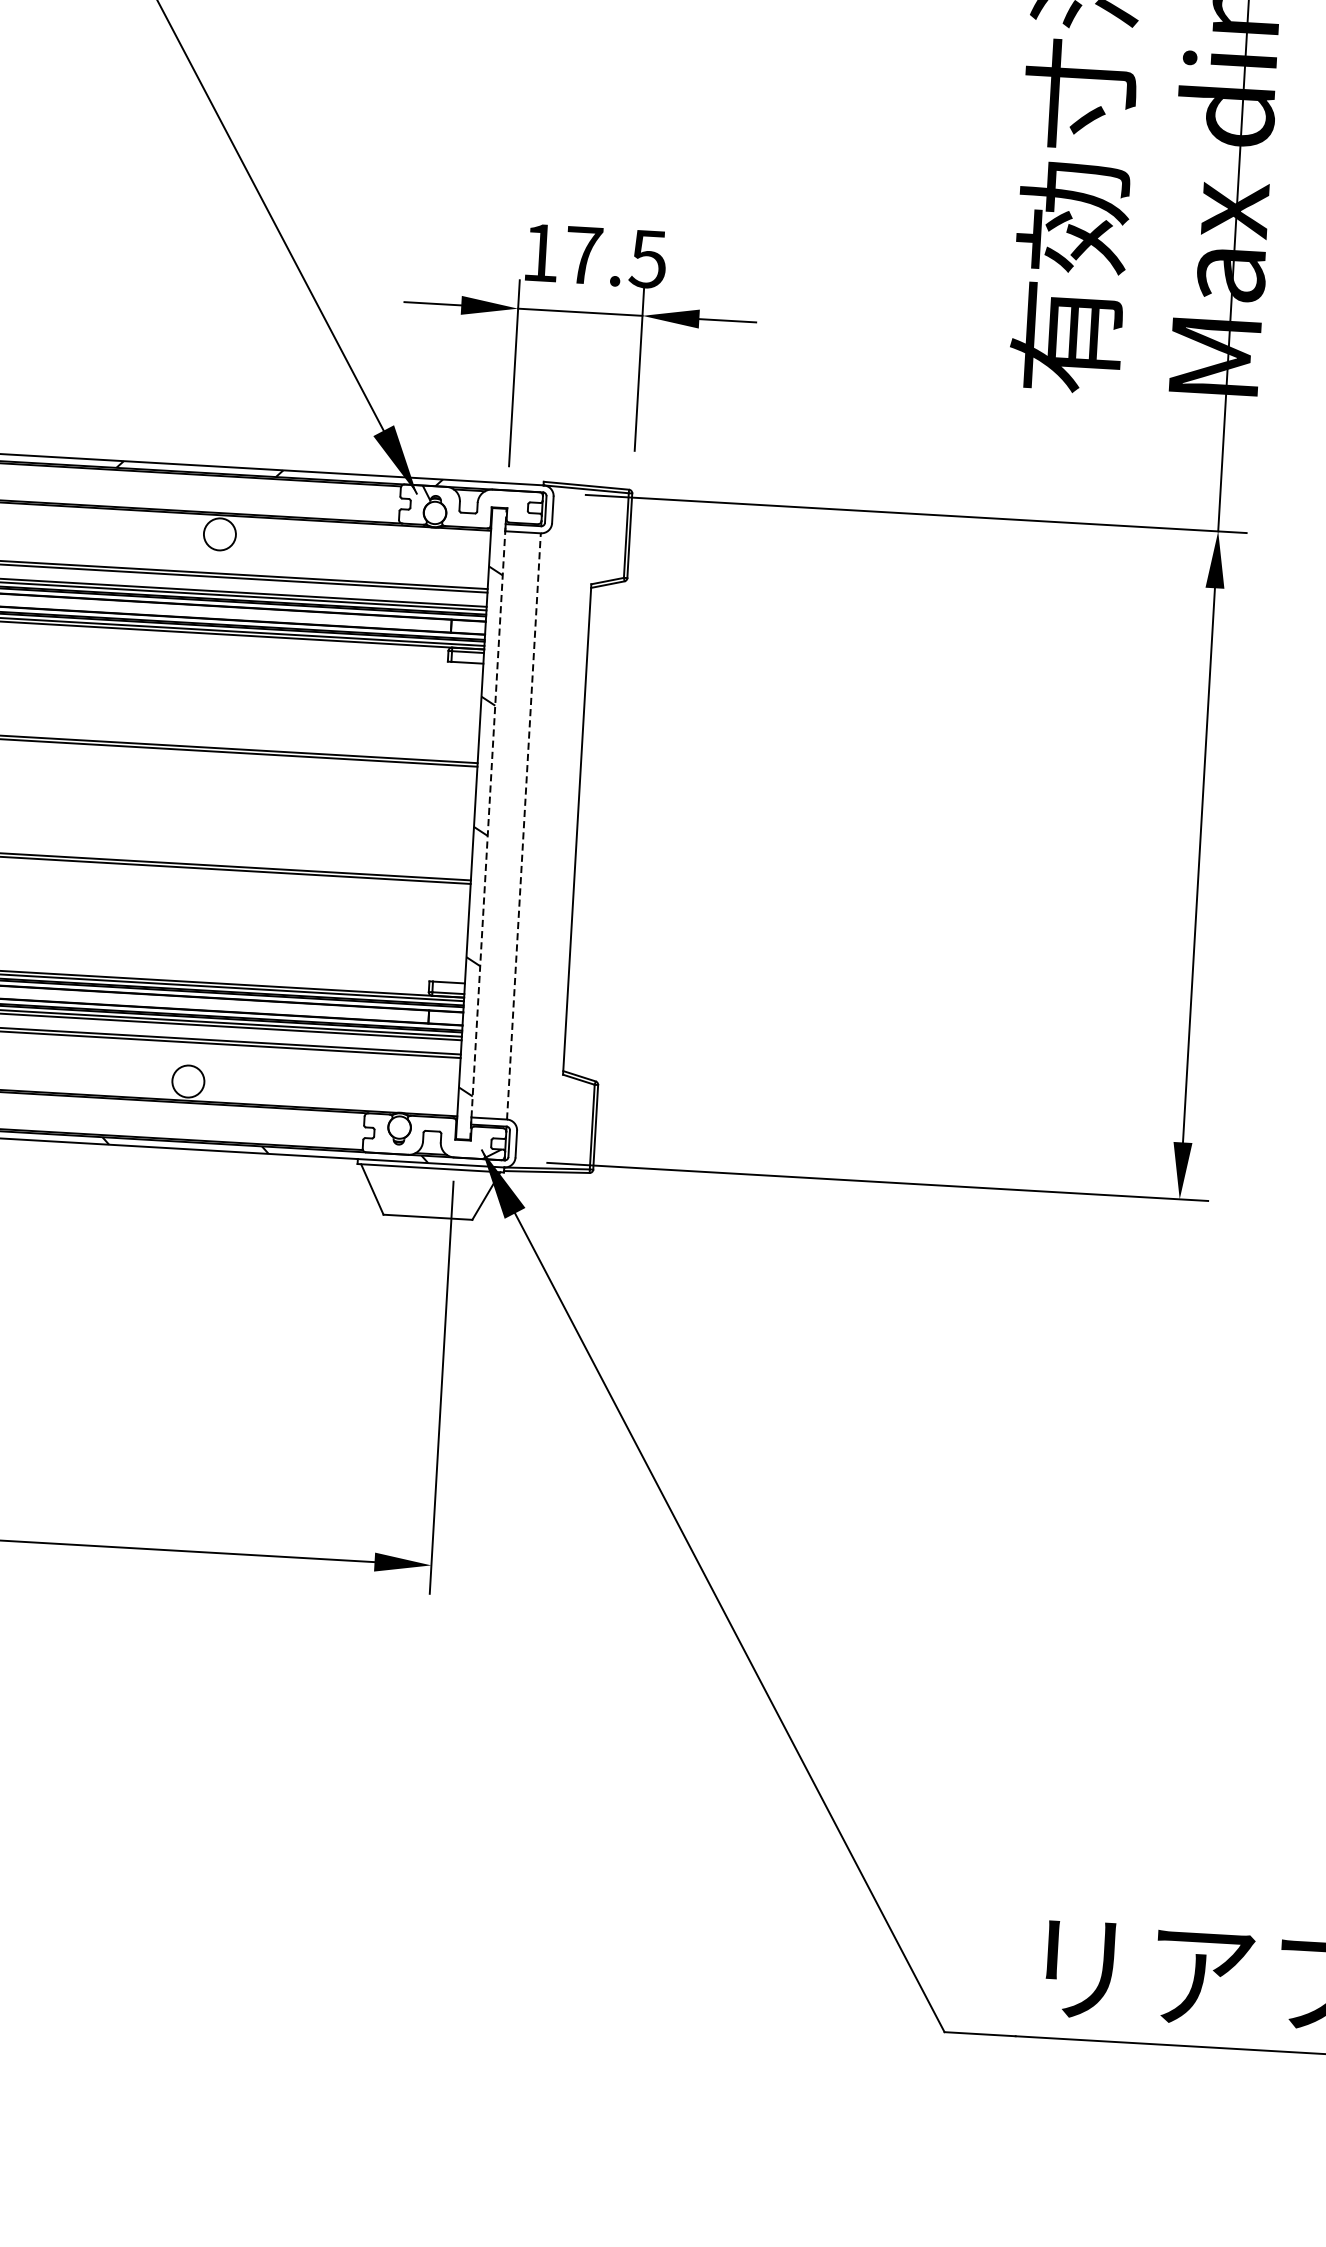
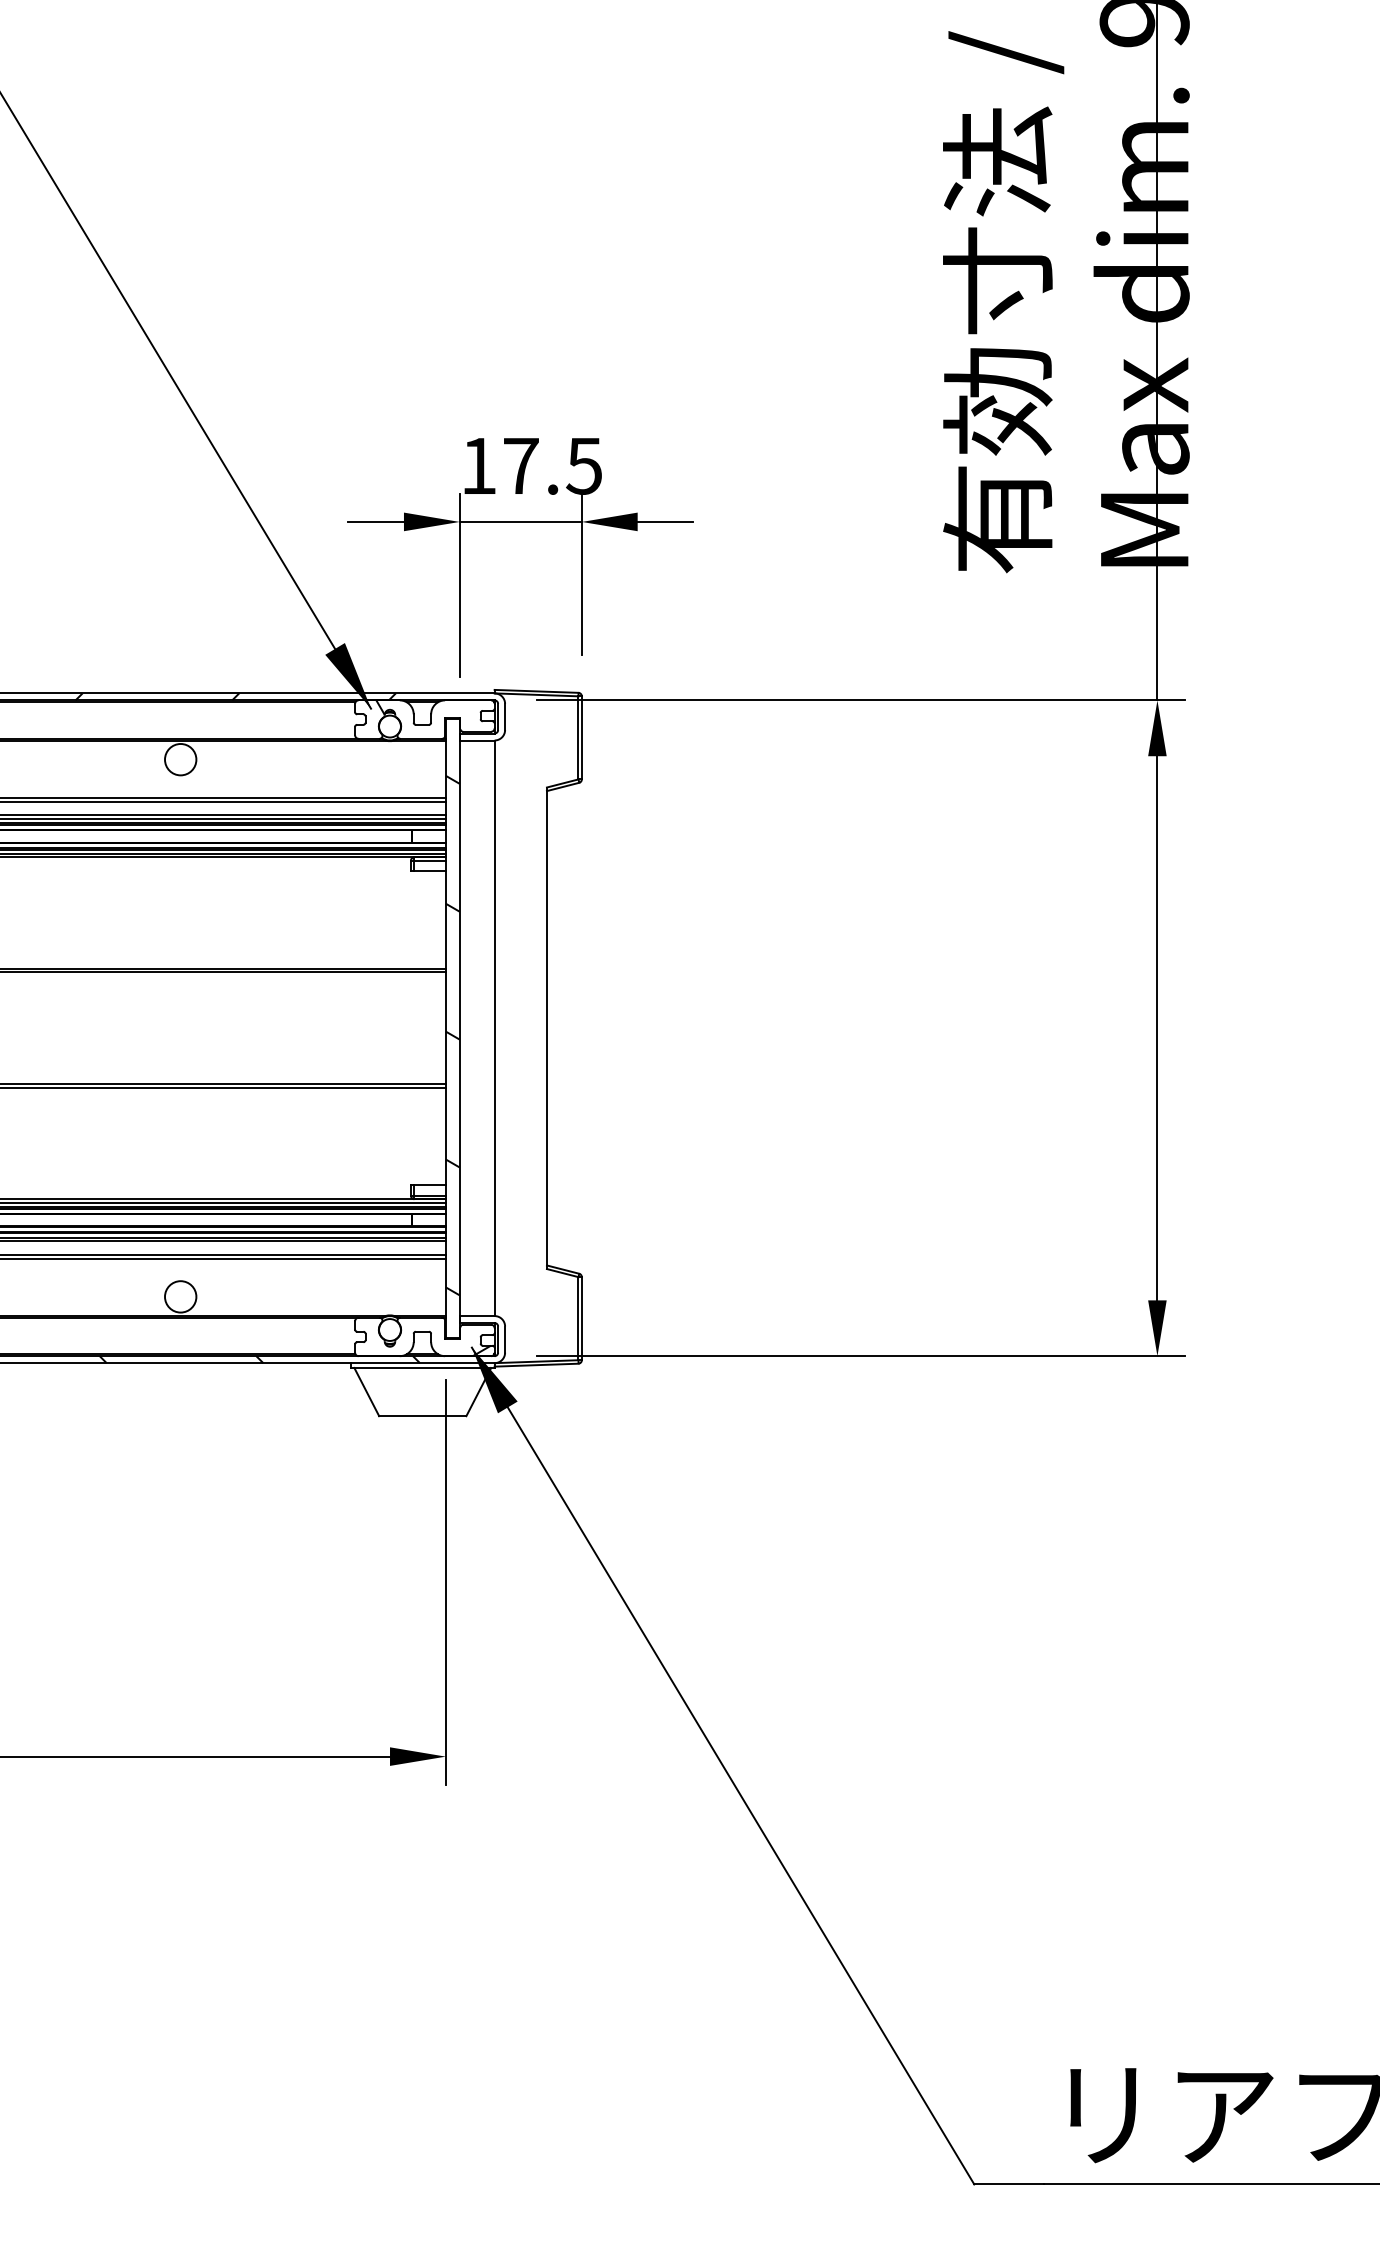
line: (488, 824) -> (459, 1028), dashed -> solid
line: (523, 826) -> (494, 1028), dashed -> solid

